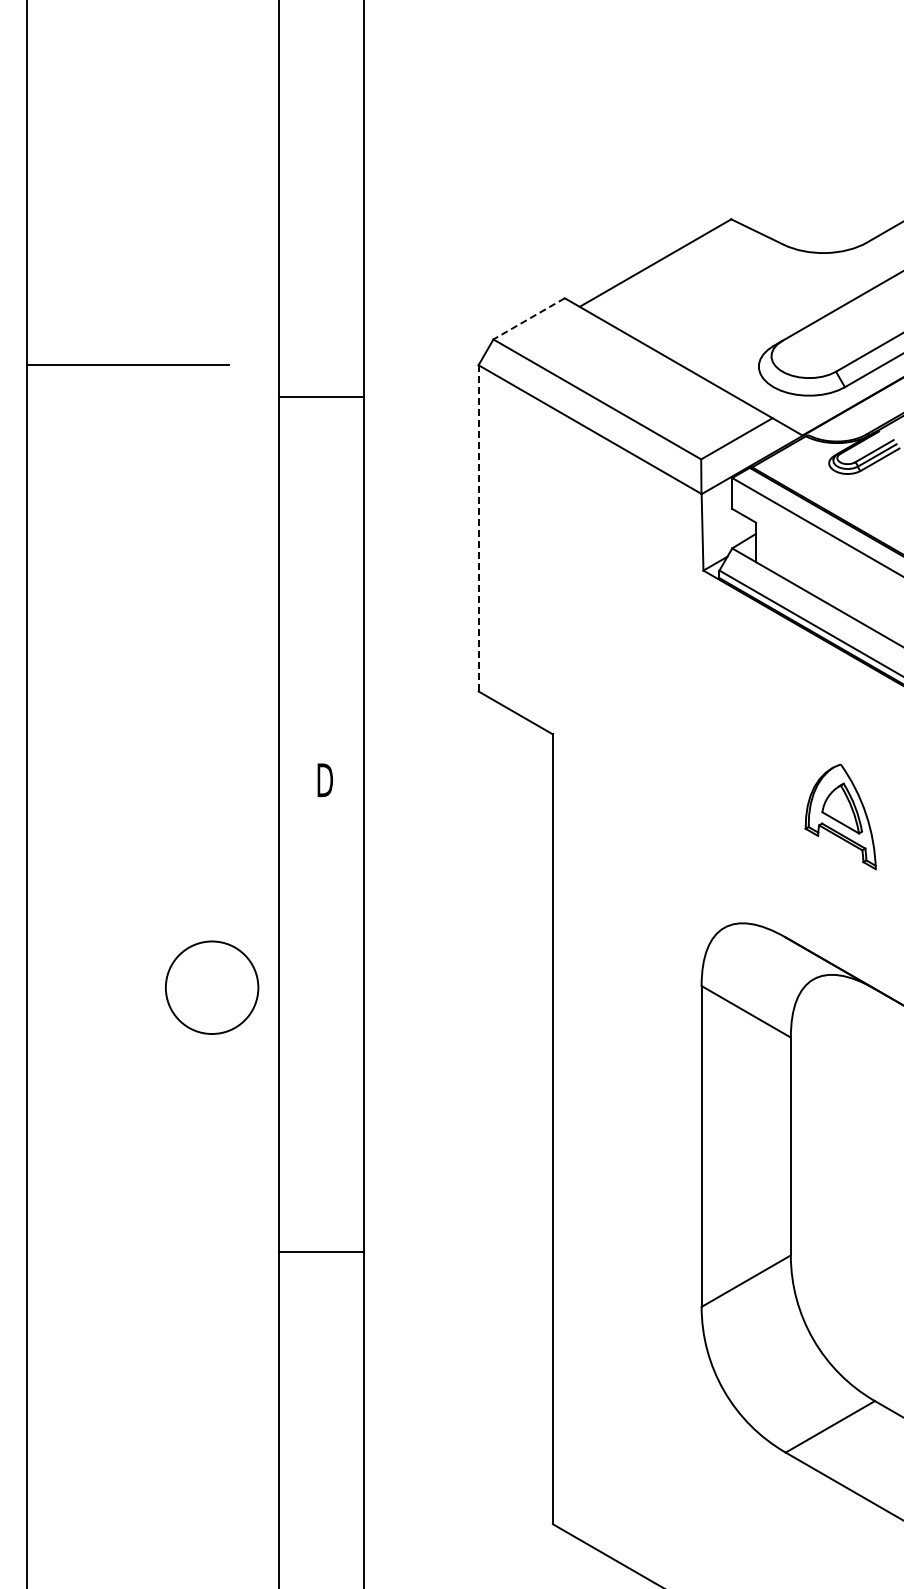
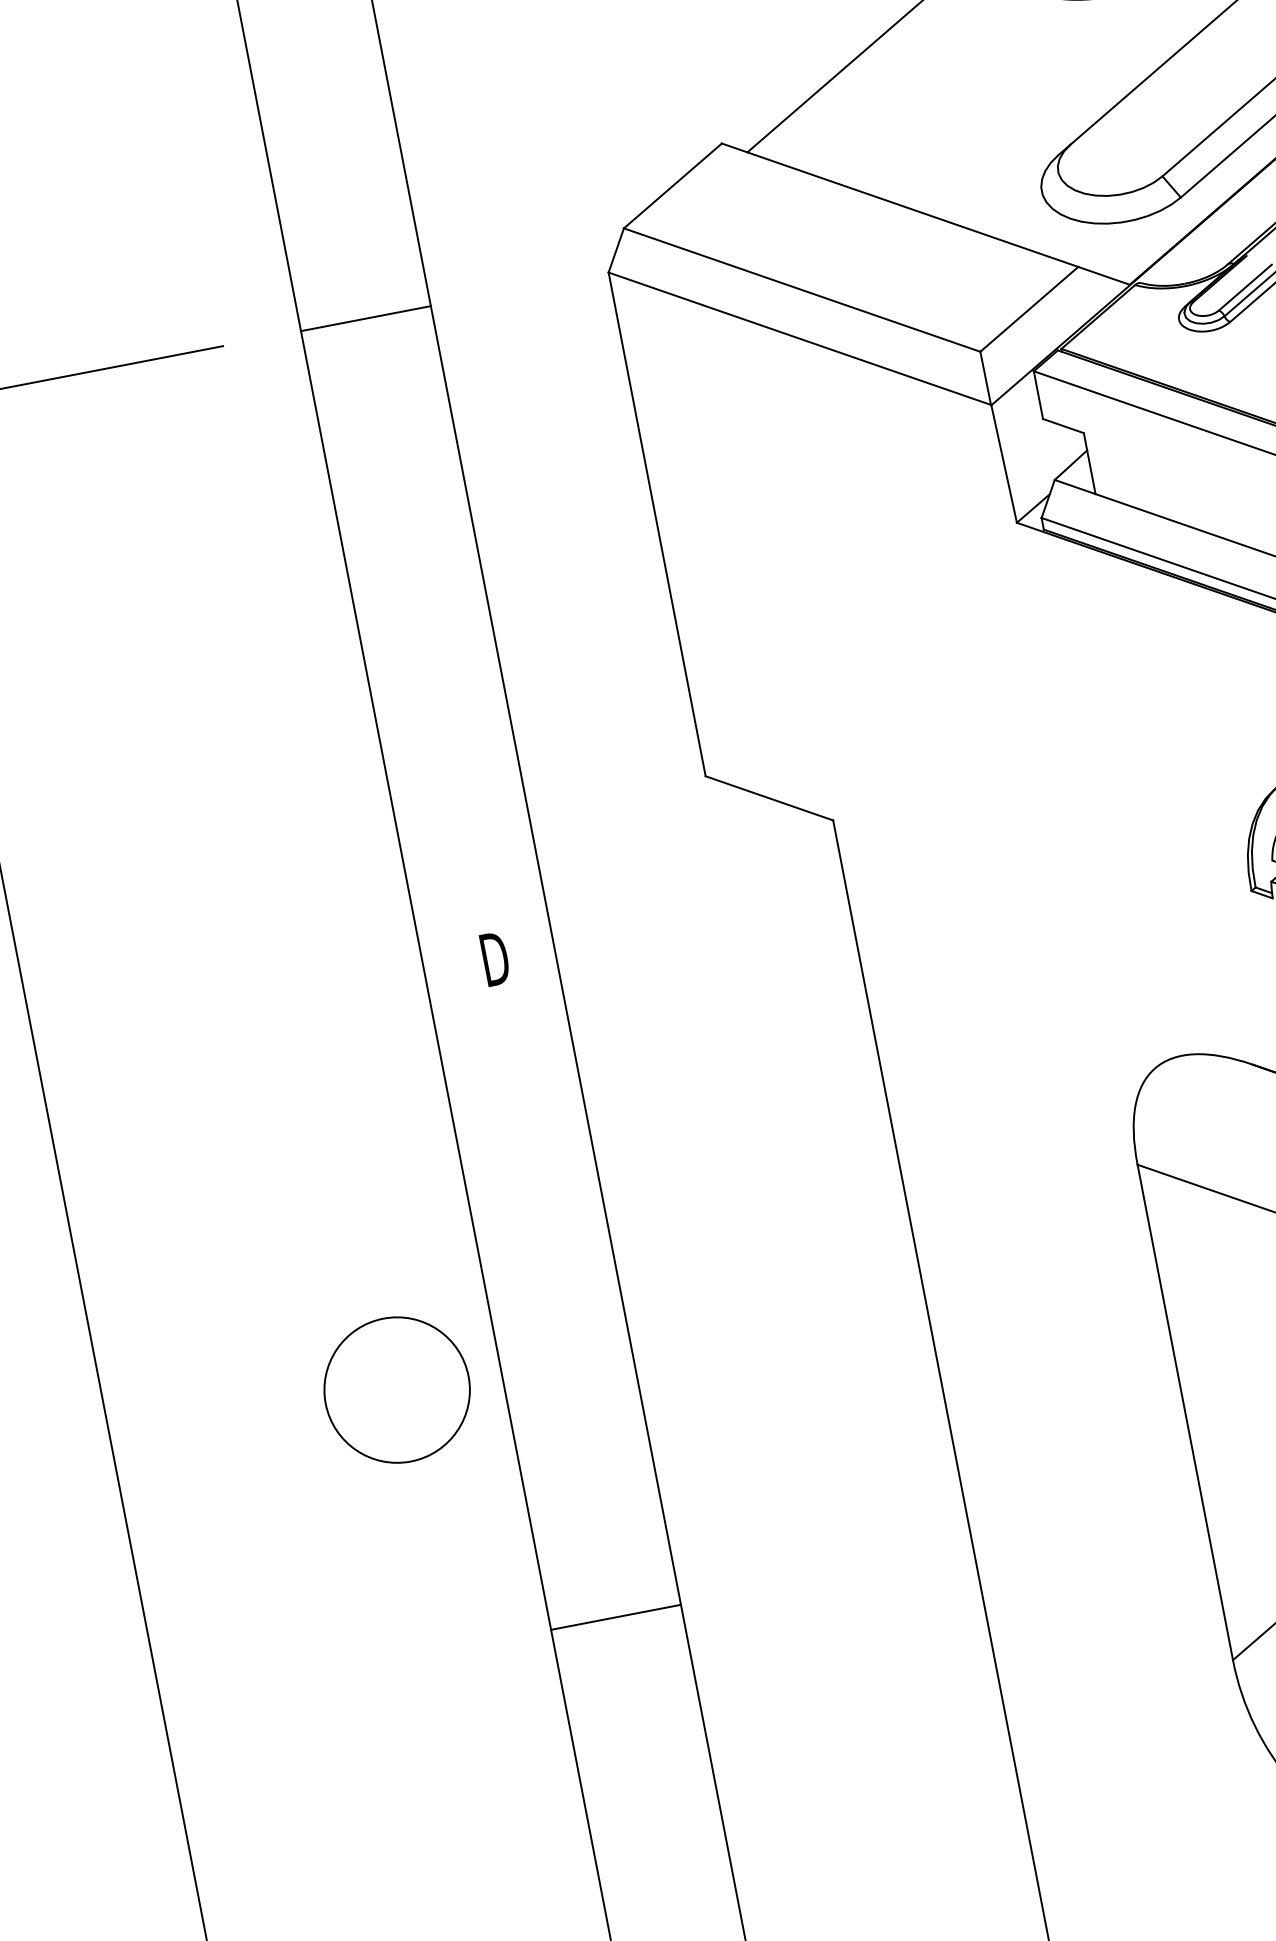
line: (528, 319) -> (672, 187), dashed -> solid
line: (321, 396) -> (365, 318), moved
line: (478, 527) -> (656, 523), dashed -> solid
circle: (212, 987) -> (397, 1389), moved
line: (321, 1251) -> (615, 1616), moved

